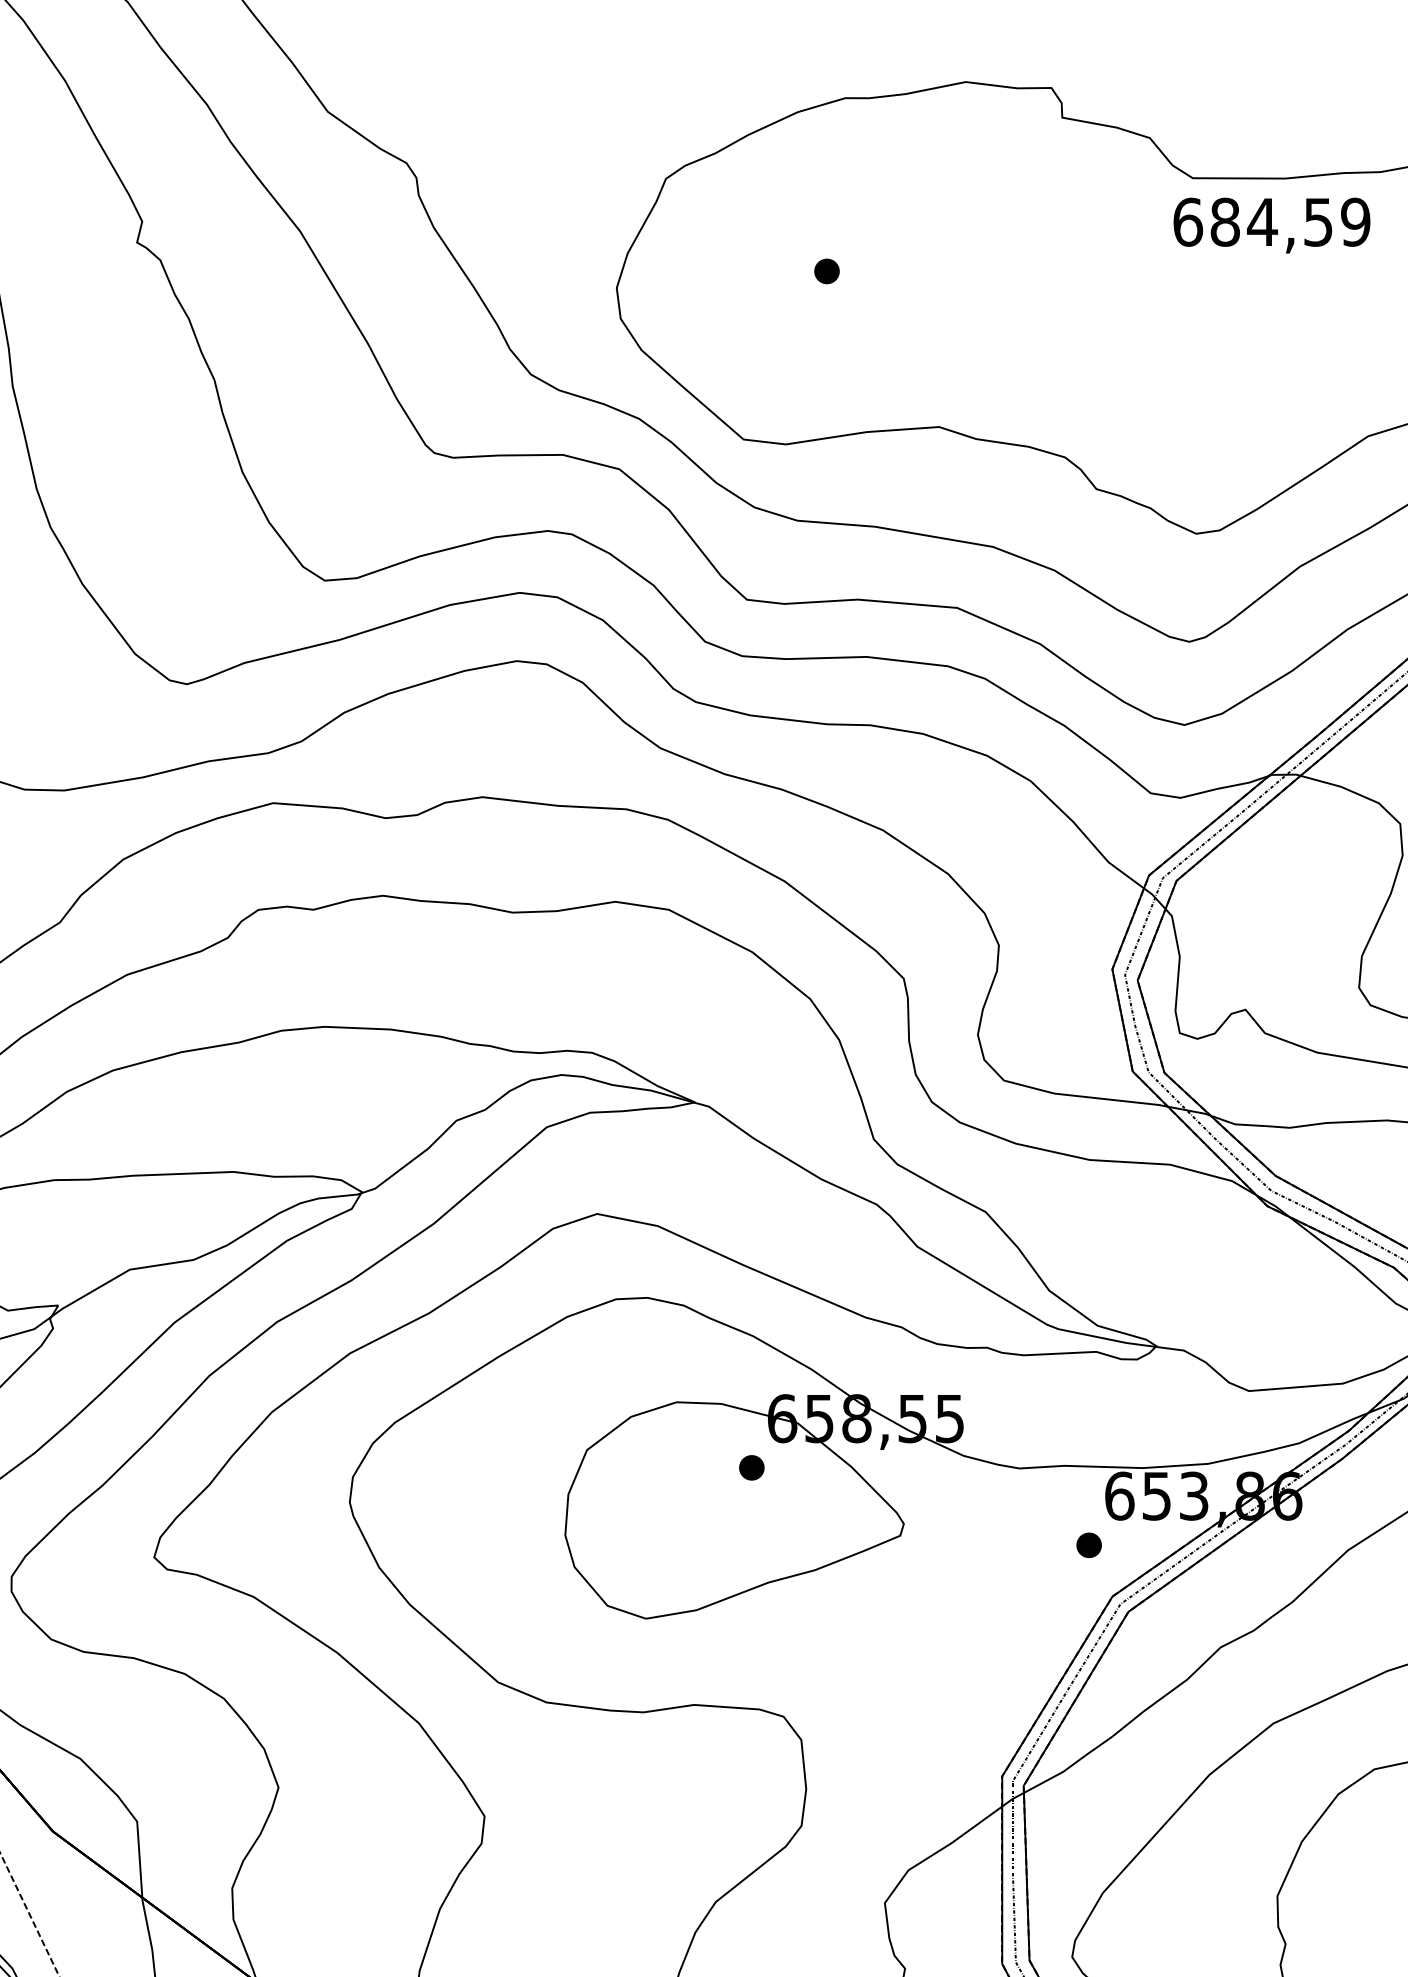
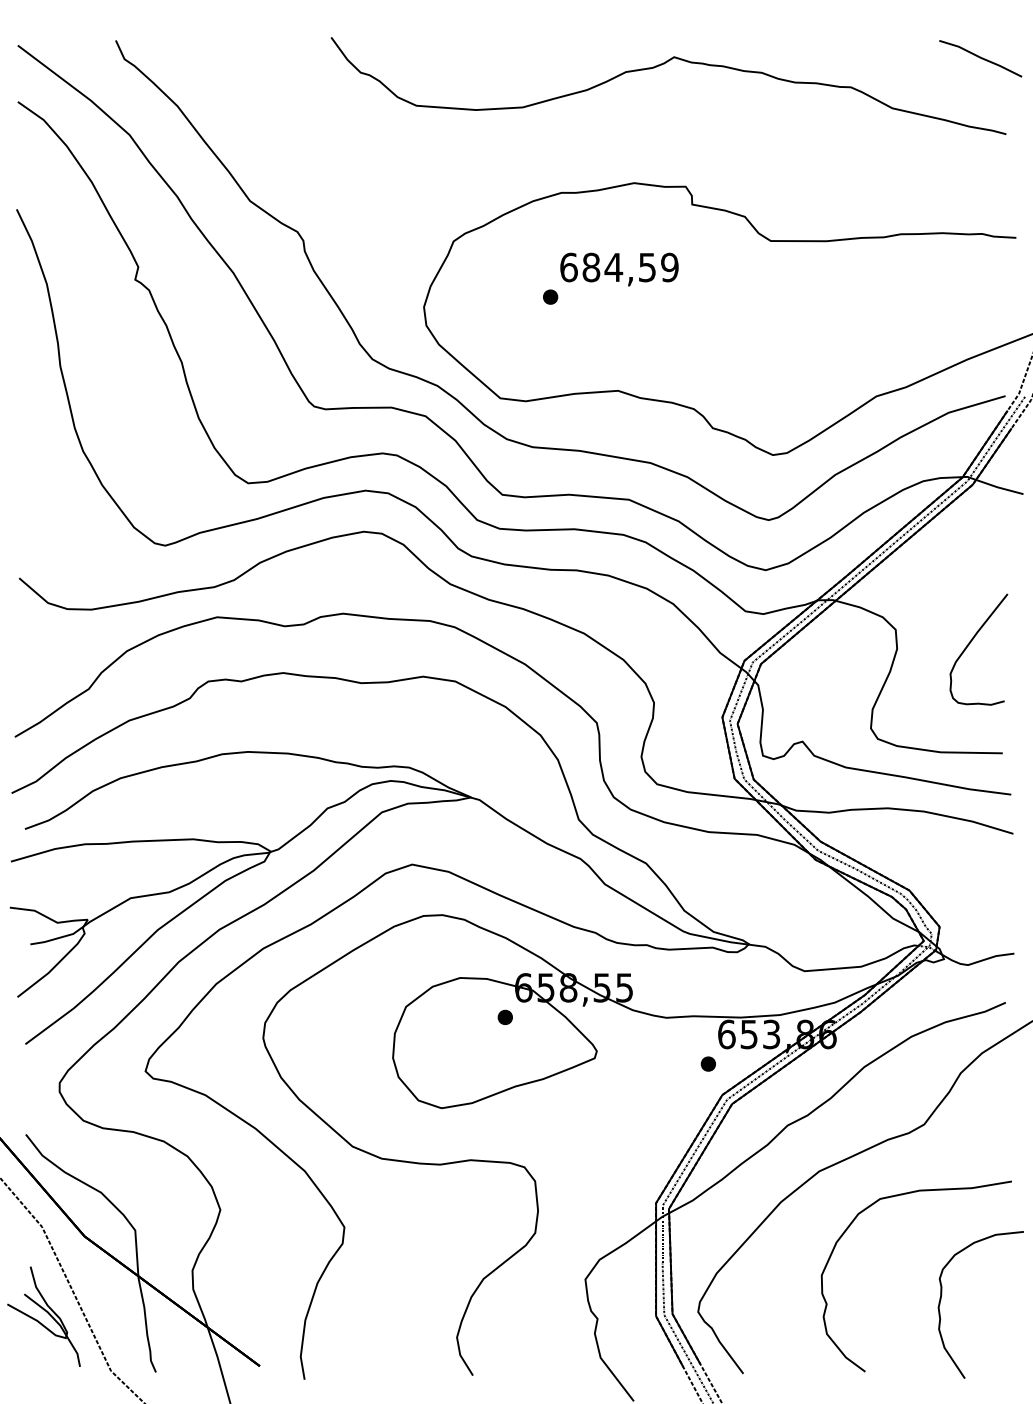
text: (1271, 225) -> (619, 269), moved

